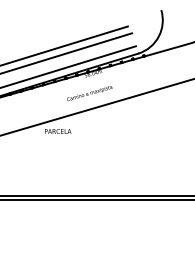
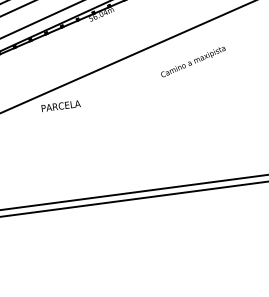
text: (89, 93) -> (193, 61), moved

